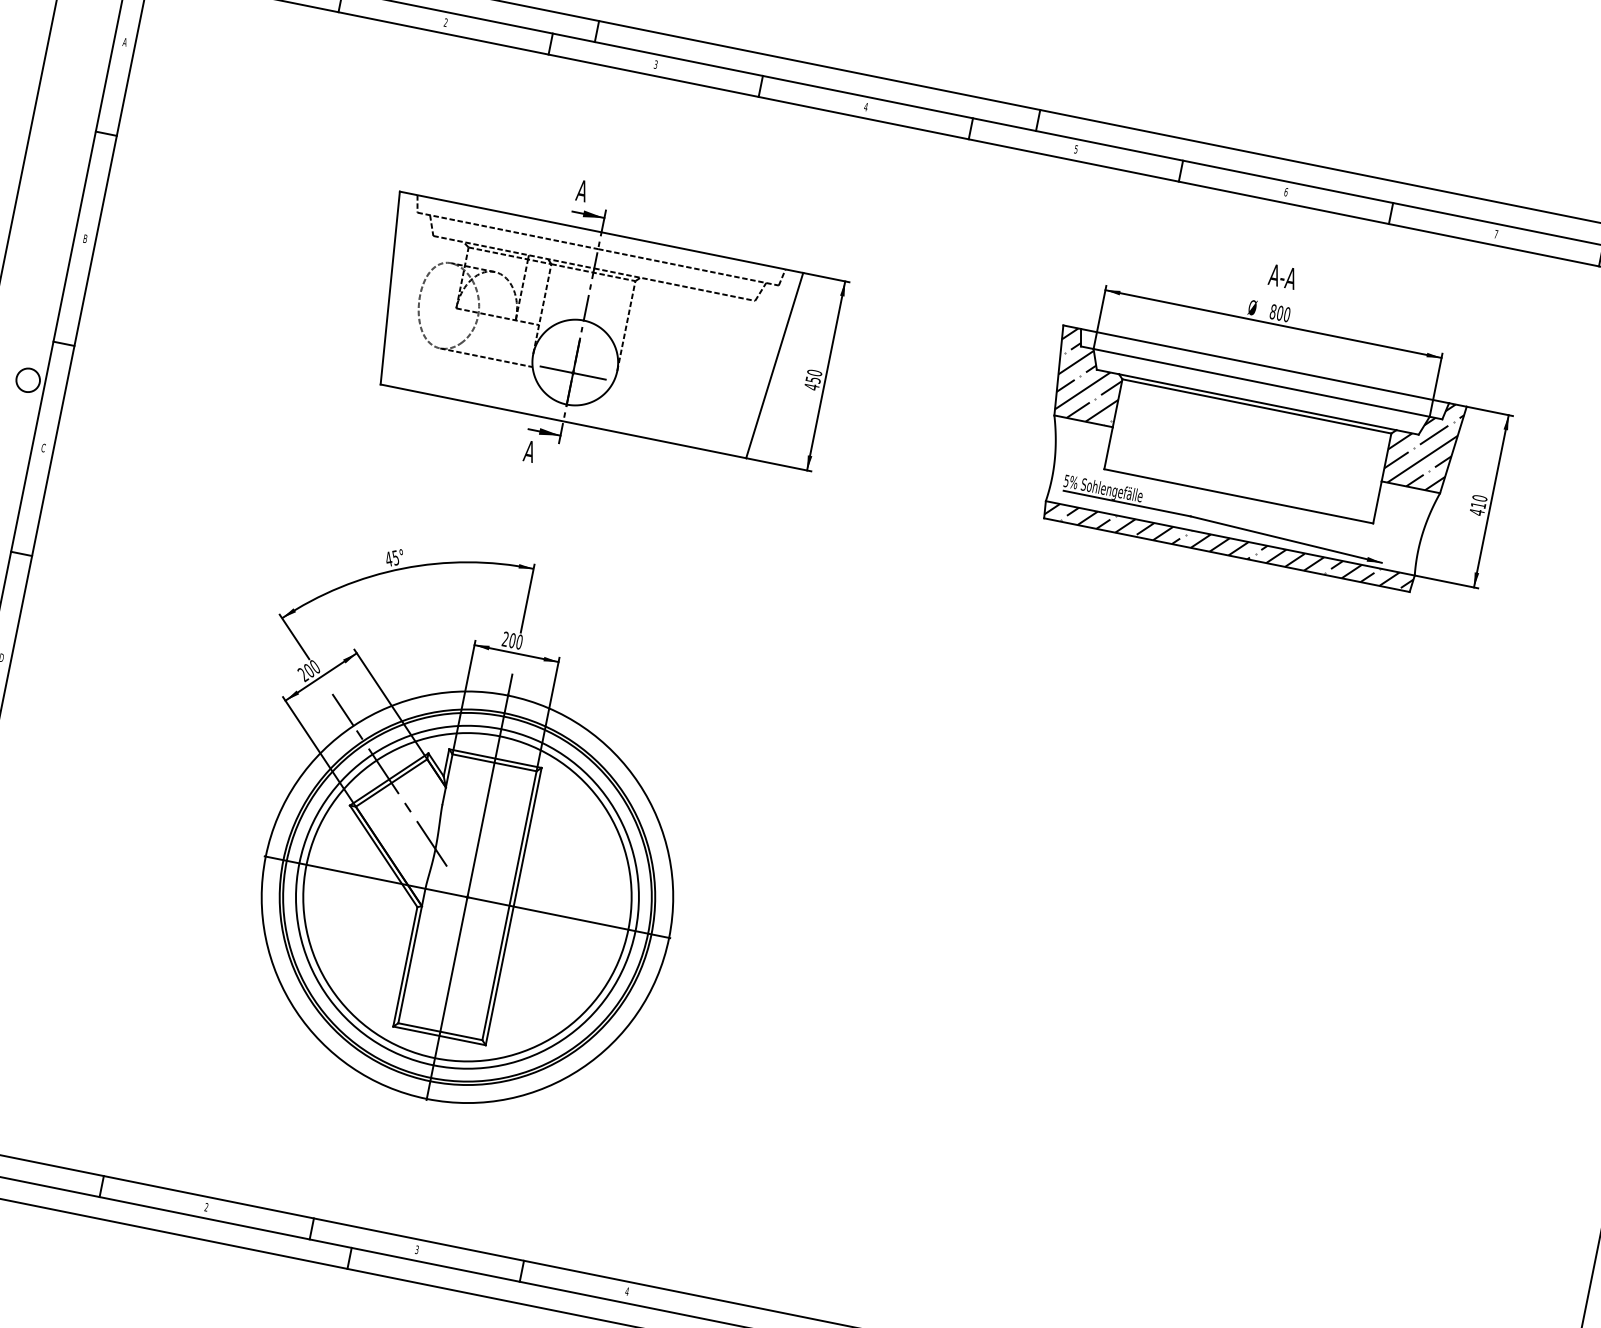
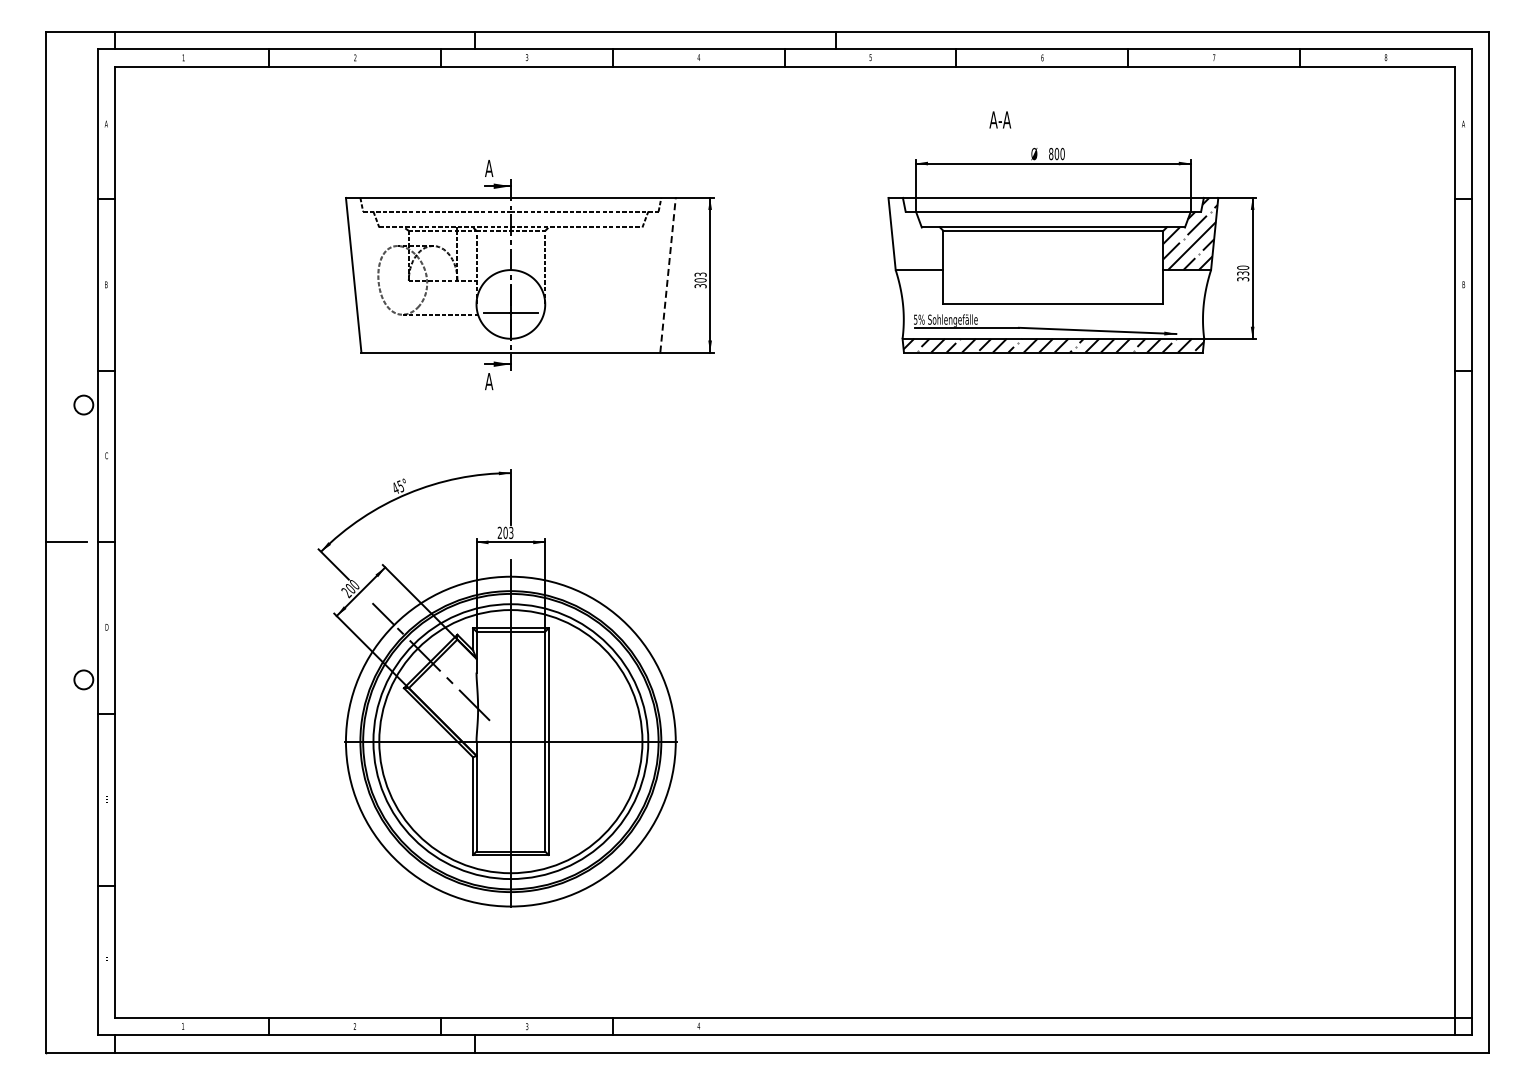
text: (1283, 276) -> (1000, 119), moved
line: (775, 366) -> (668, 275), solid -> dashed
hatch: (1088, 375) -> (916, 233), removed
text: (813, 380) -> (700, 280), 450 -> 303
text: (1478, 509) -> (1243, 276), 410 -> 330
text: (519, 641) -> (511, 532), 200 -> 203

